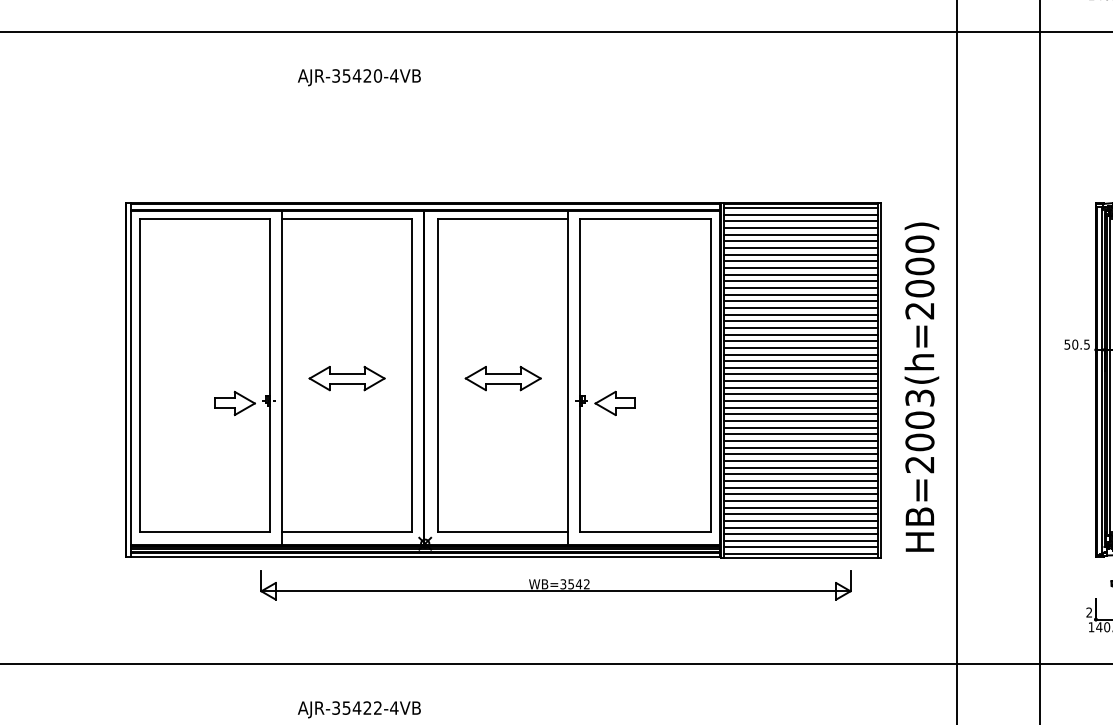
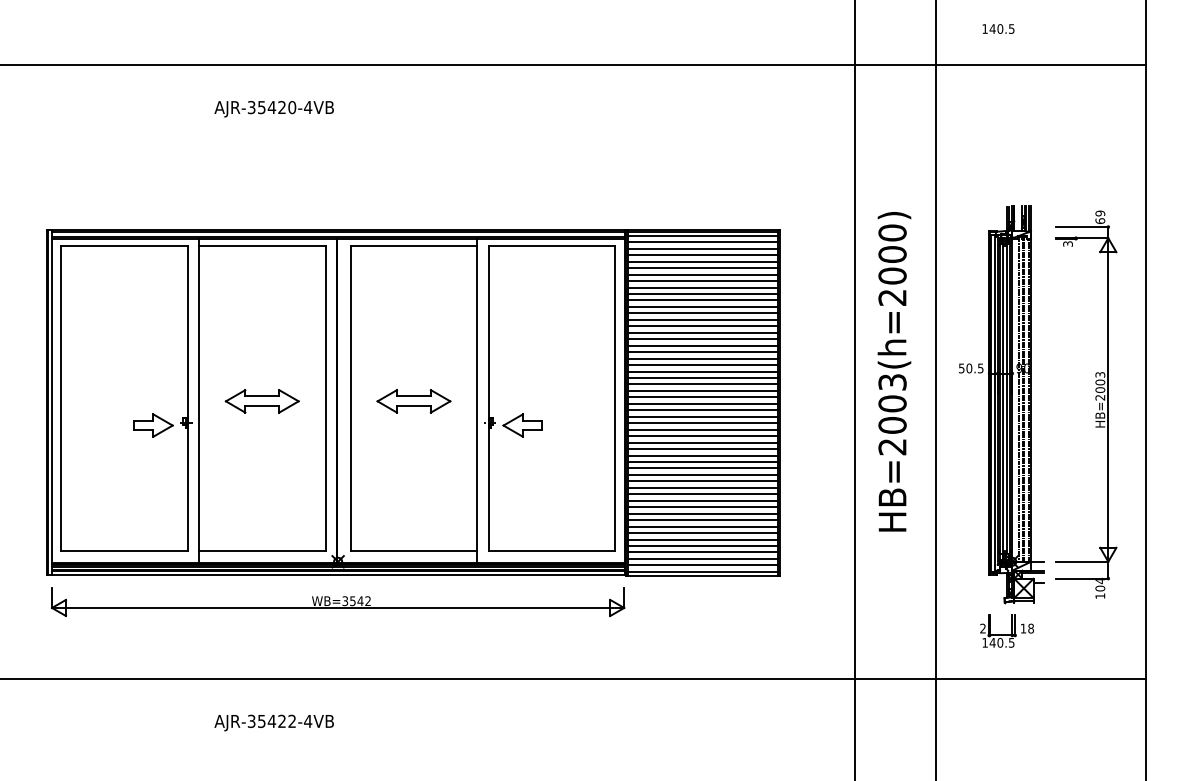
text: (921, 386) -> (894, 371), moved
part: (556, 585) -> (338, 602), moved

